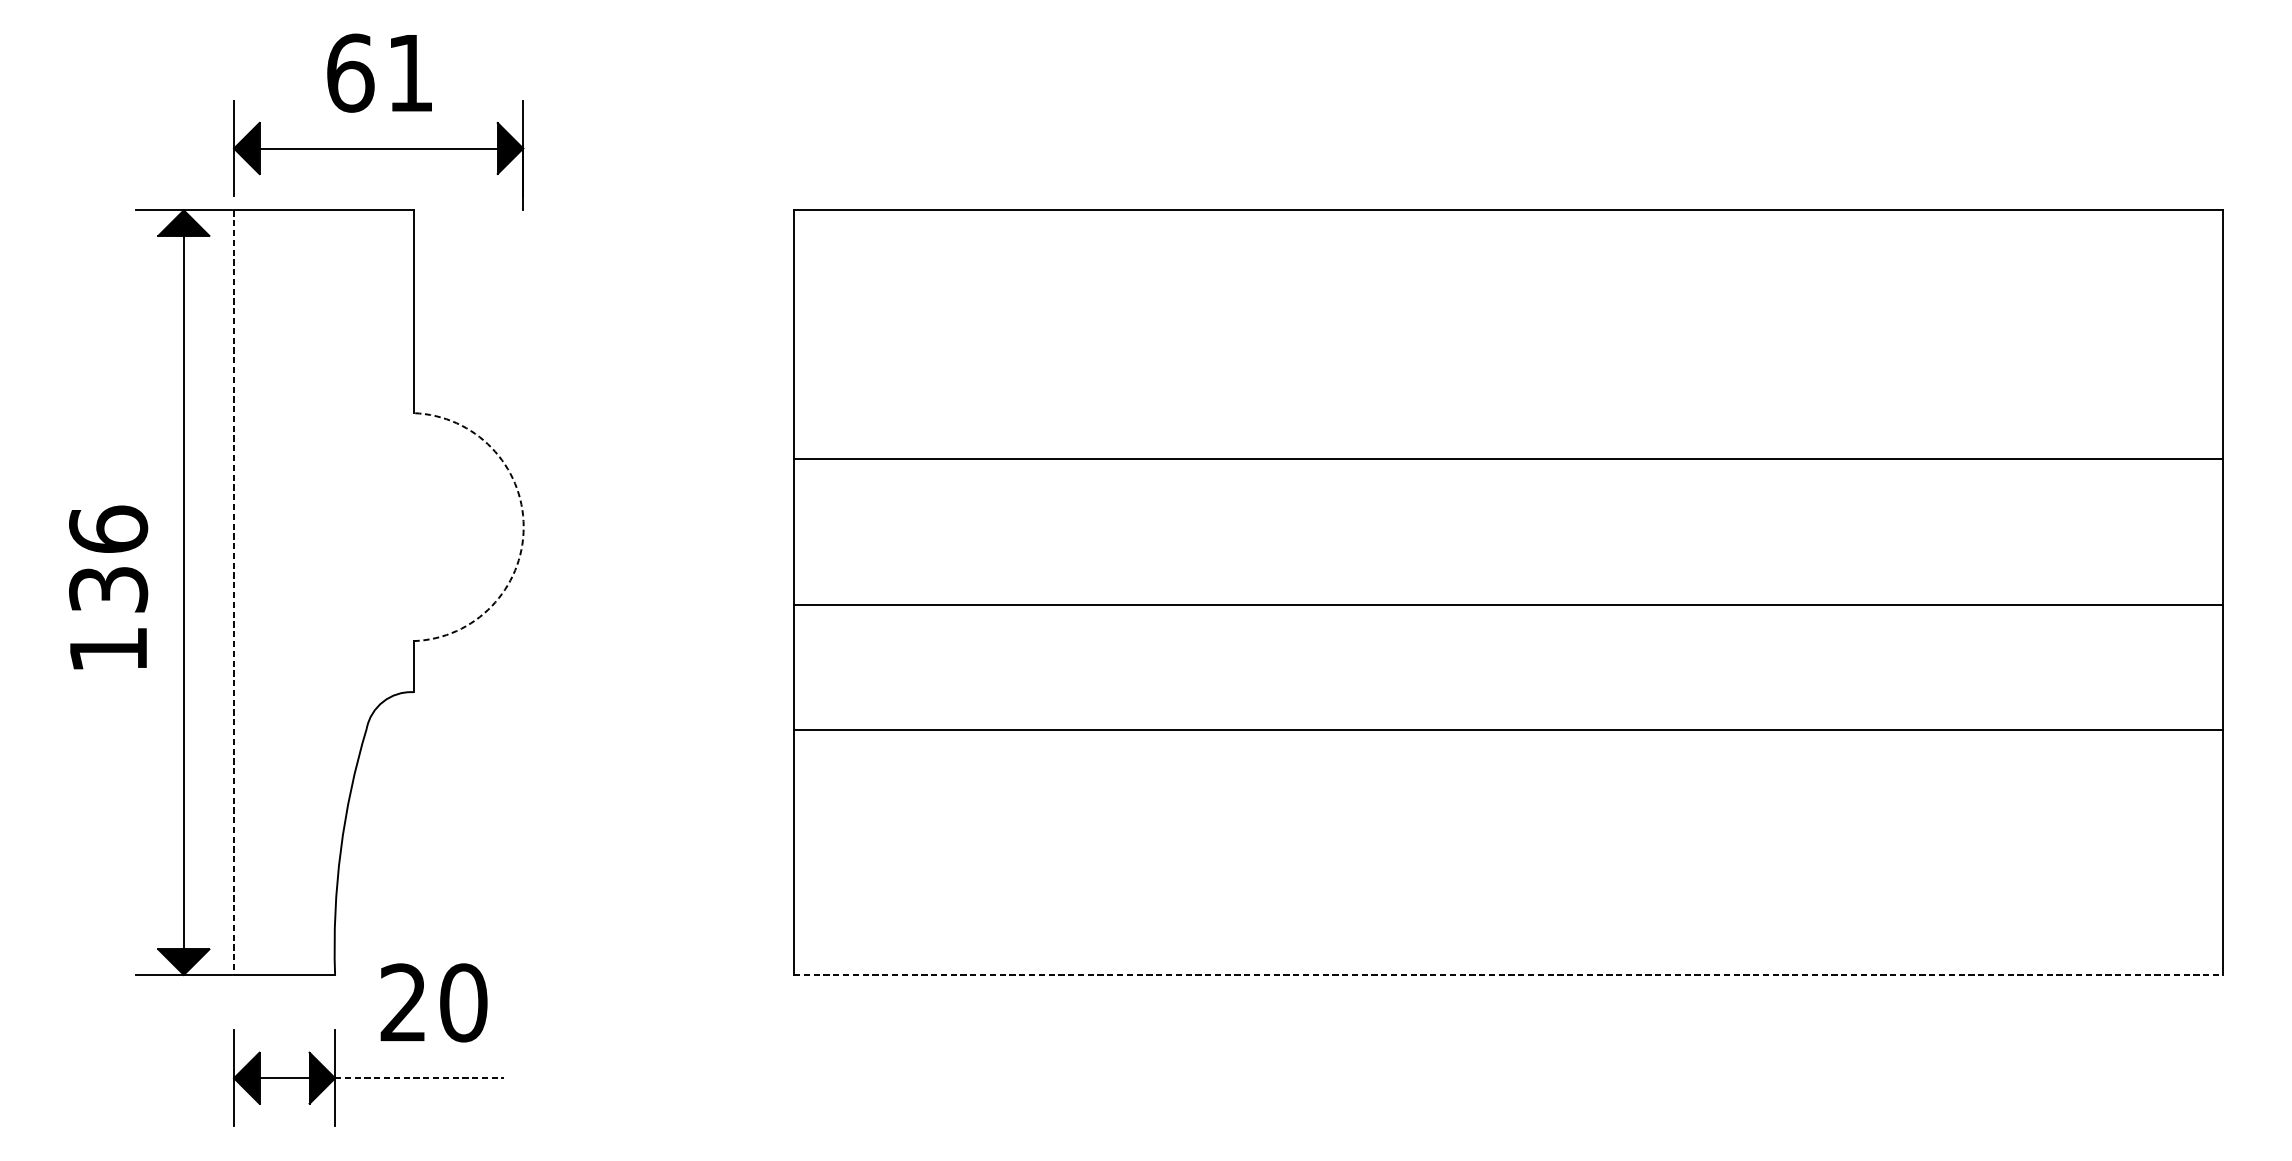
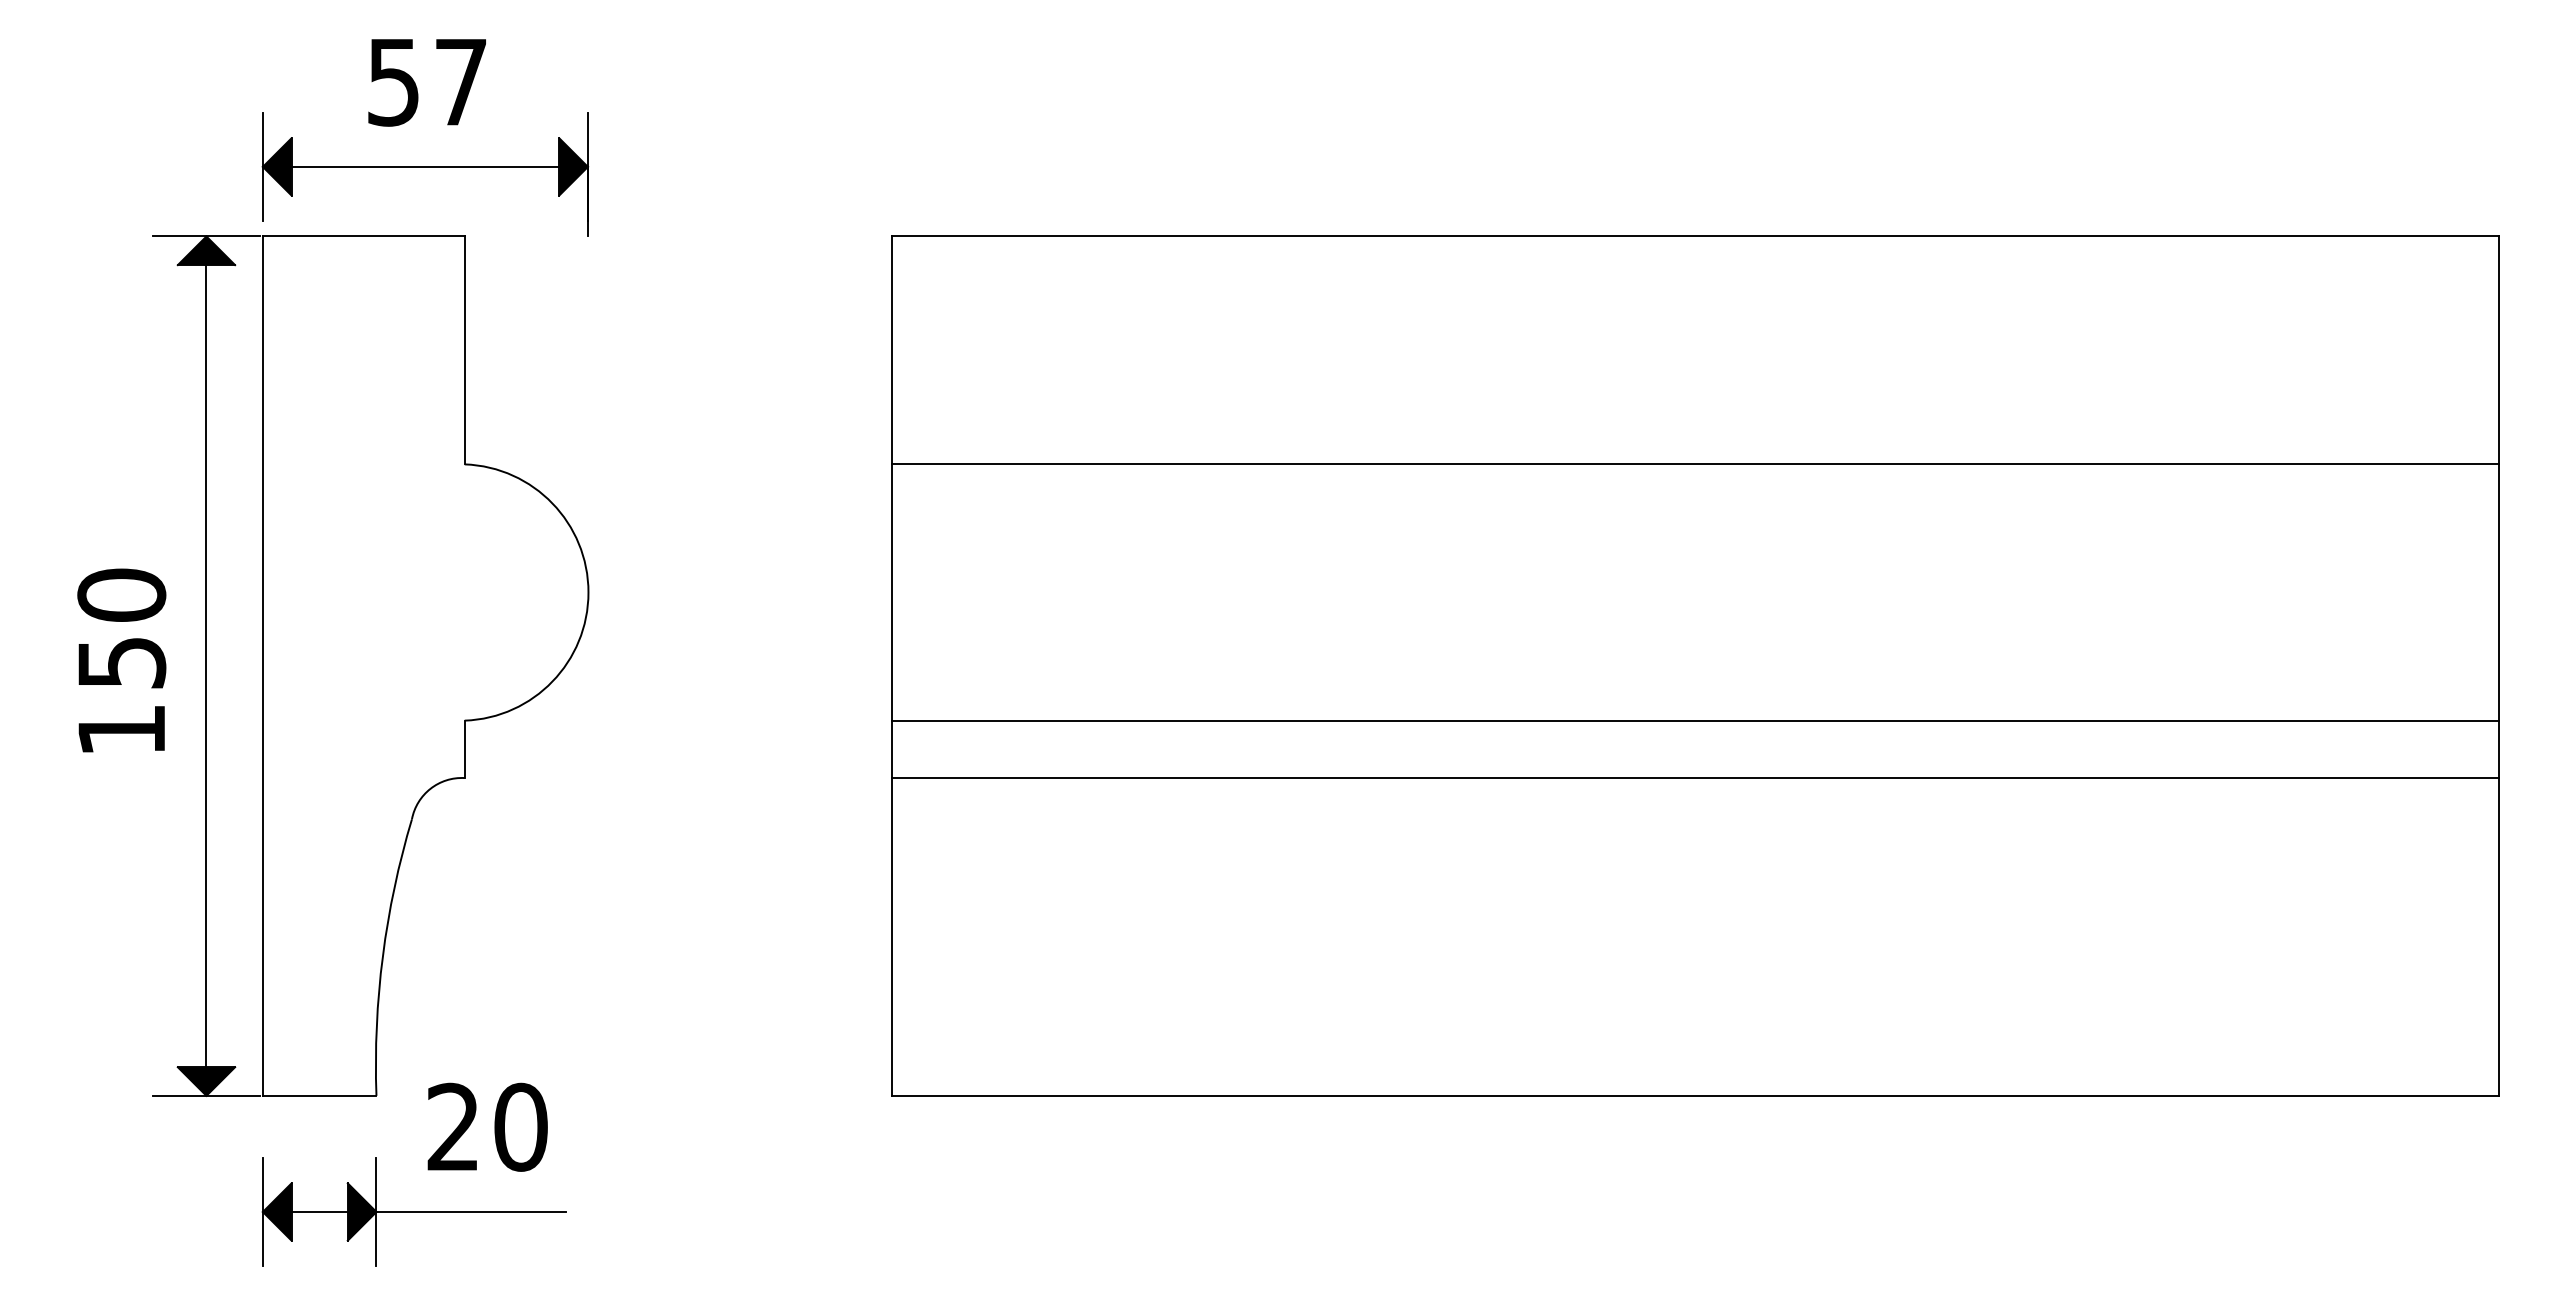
text: (379, 72) -> (426, 81), 61 -> 57
line: (1508, 458) -> (1695, 464), moved
arc: (523, 527) -> (588, 592), dashed -> solid
text: (108, 559) -> (121, 628), 136 -> 150
line: (233, 592) -> (262, 666), dashed -> solid
line: (1508, 604) -> (1695, 720), moved
line: (1508, 729) -> (1695, 778), moved
line: (1509, 974) -> (1696, 1095), dashed -> solid
line: (419, 1078) -> (471, 1212), dashed -> solid

